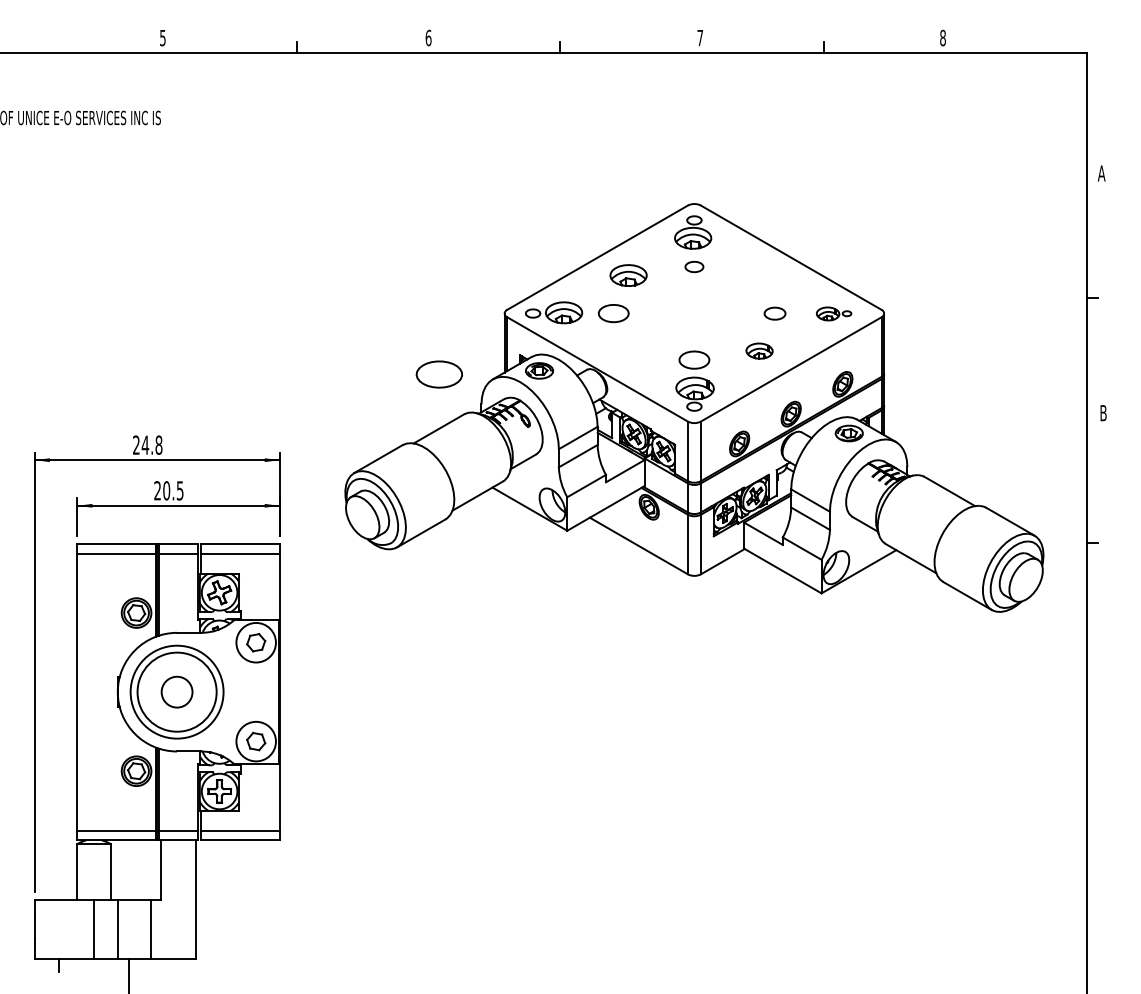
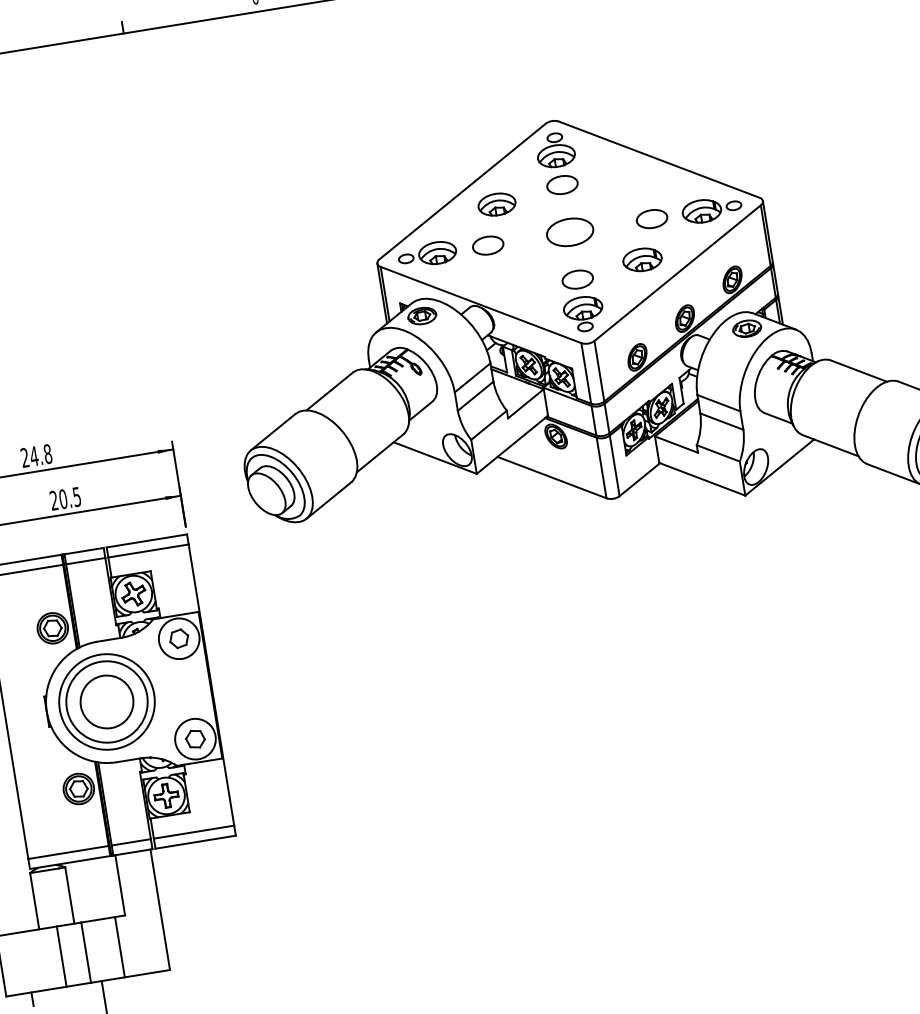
part: (694, 266) -> (562, 184), size x1.67
part: (774, 313) -> (651, 219), size x1.43
part: (833, 313) -> (711, 209), size x1.67
part: (759, 350) -> (642, 259), size x1.43
part: (438, 374) -> (569, 232), moved
circle: (176, 691) -> (106, 701), size x1.67

